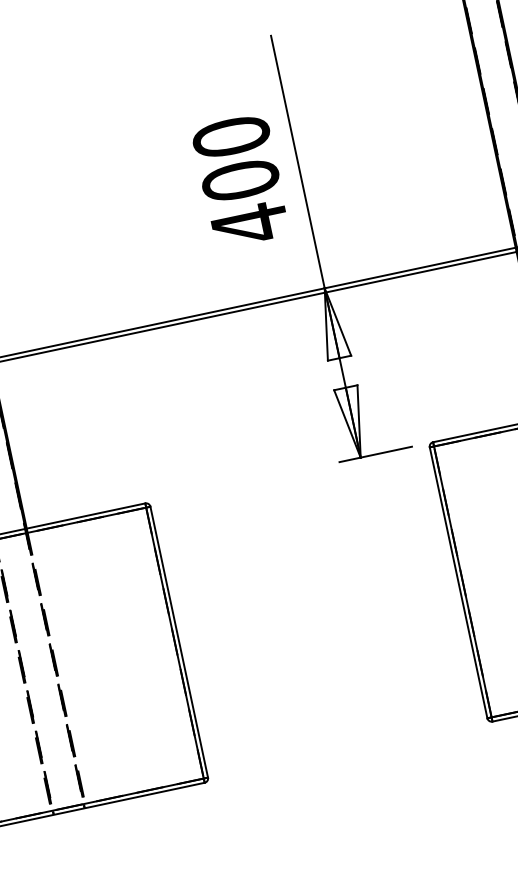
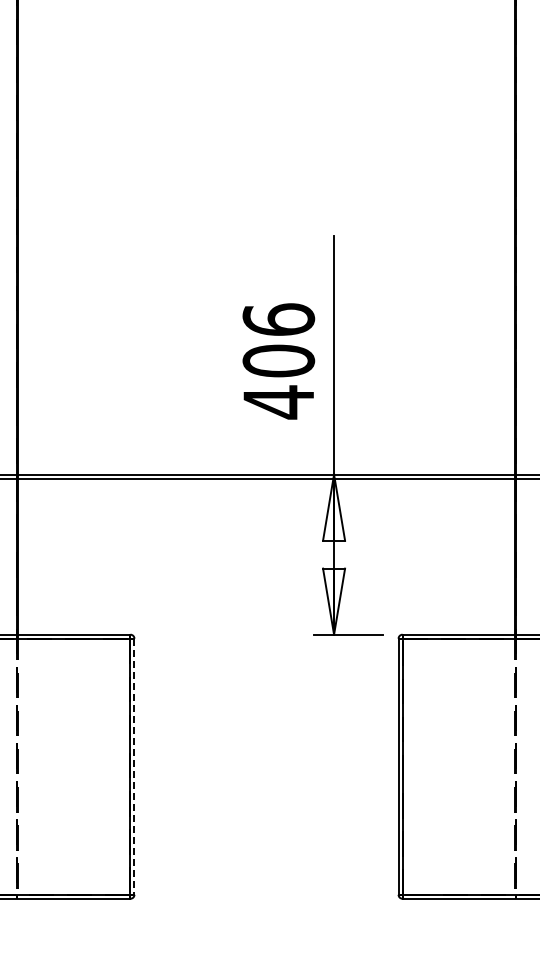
text: (231, 136) -> (278, 319), 400 -> 406
line: (179, 643) -> (134, 767), solid -> dashed

